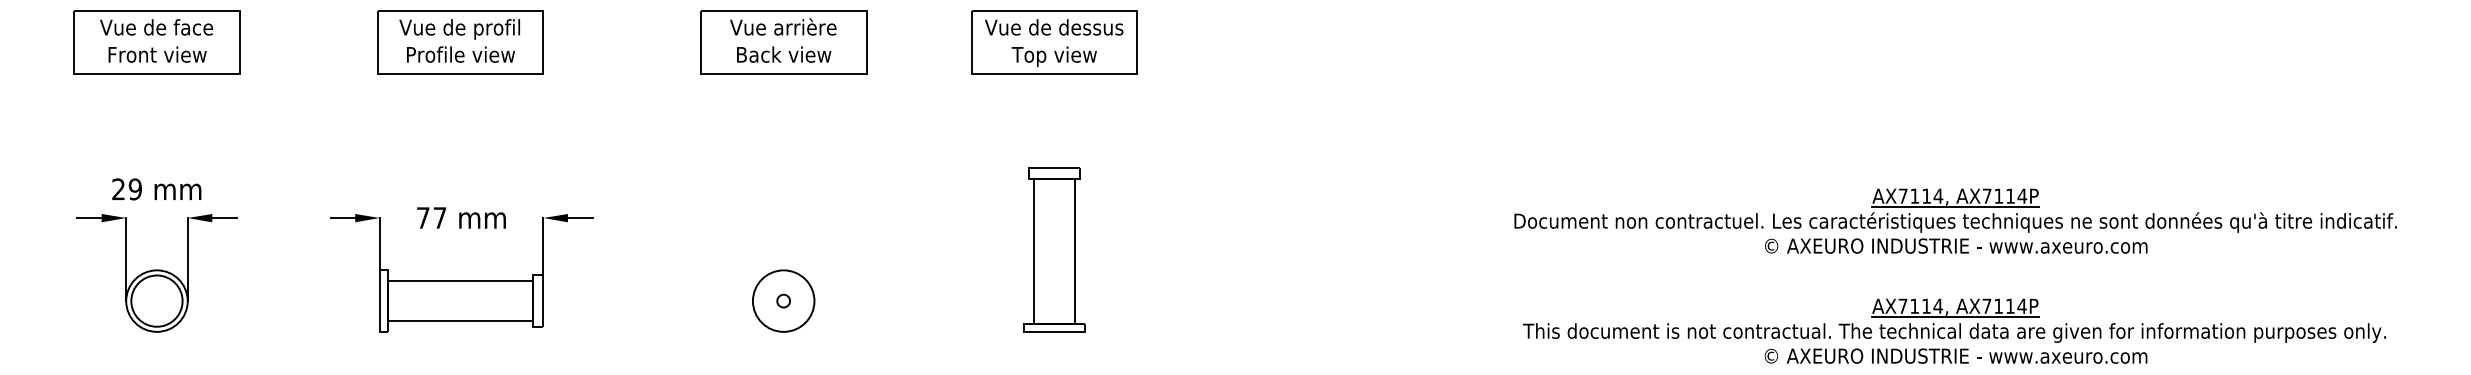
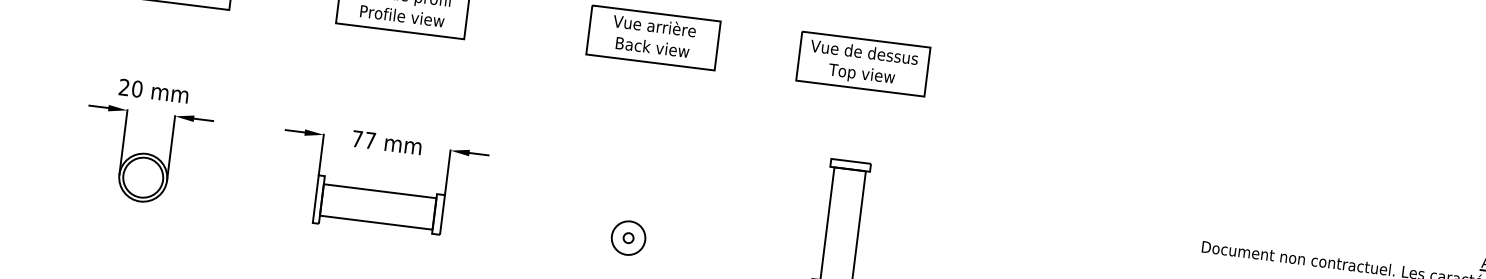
text: (135, 189) -> (137, 89), 29 -> 20
circle: (783, 300) -> (628, 237), size x0.7

